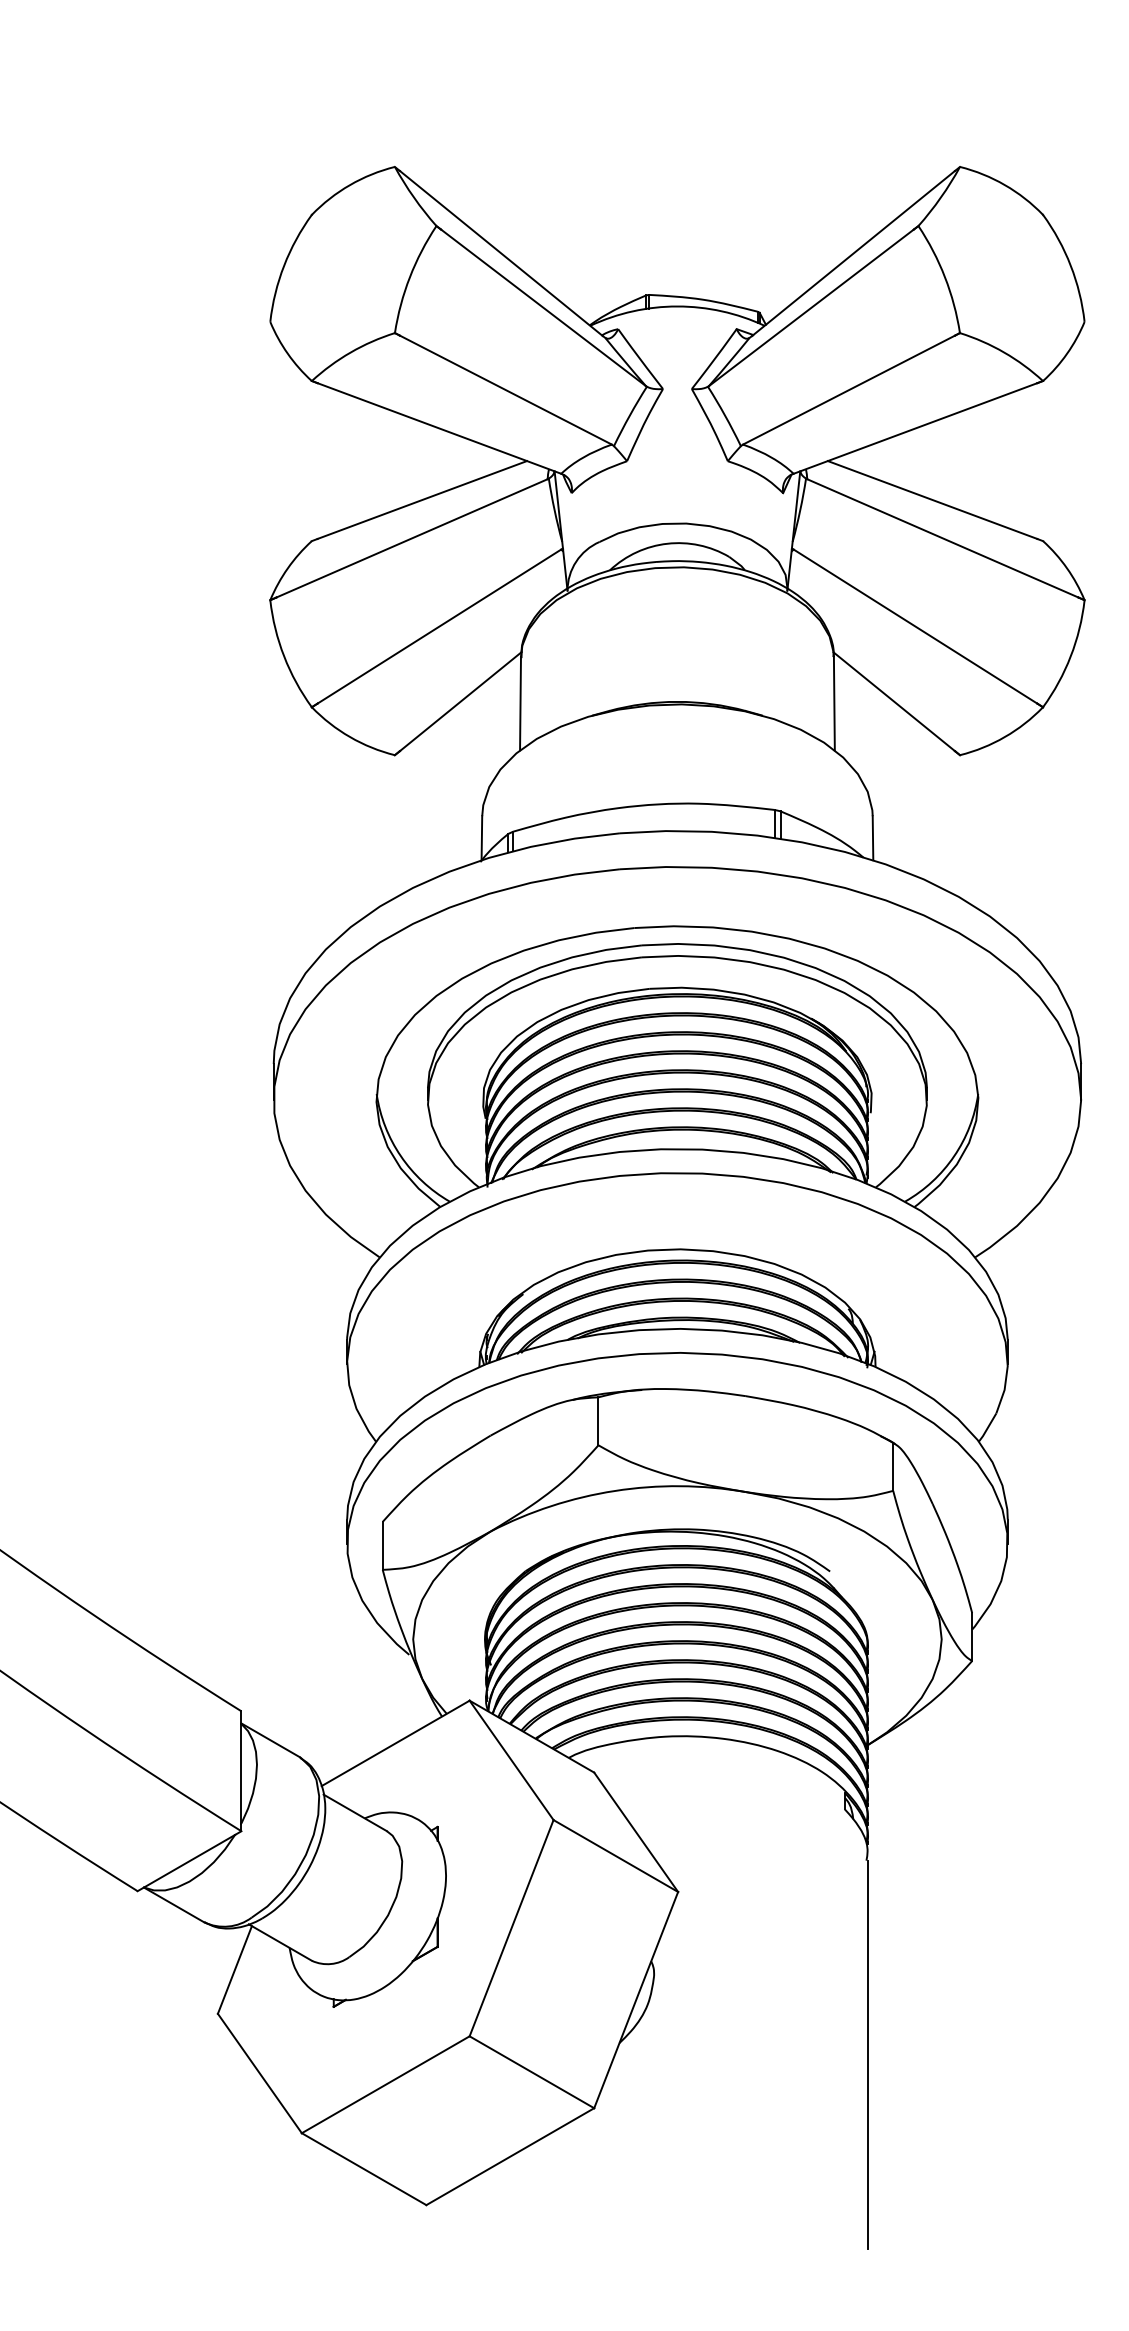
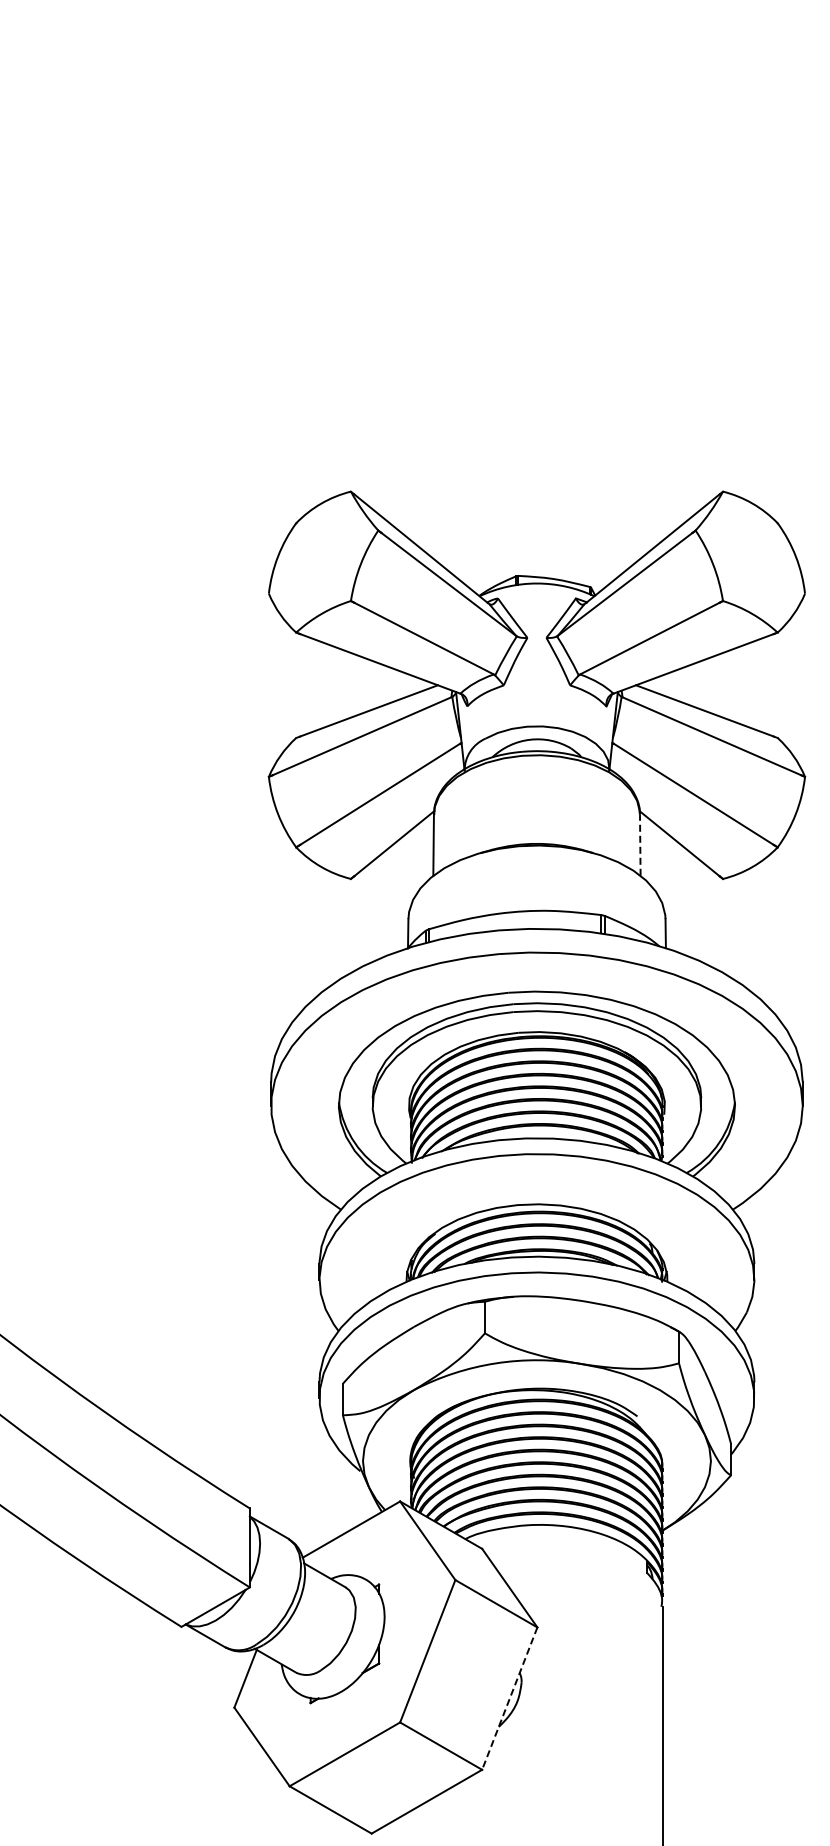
line: (834, 704) -> (640, 845), solid -> dashed
line: (635, 2001) -> (509, 1699), solid -> dashed

